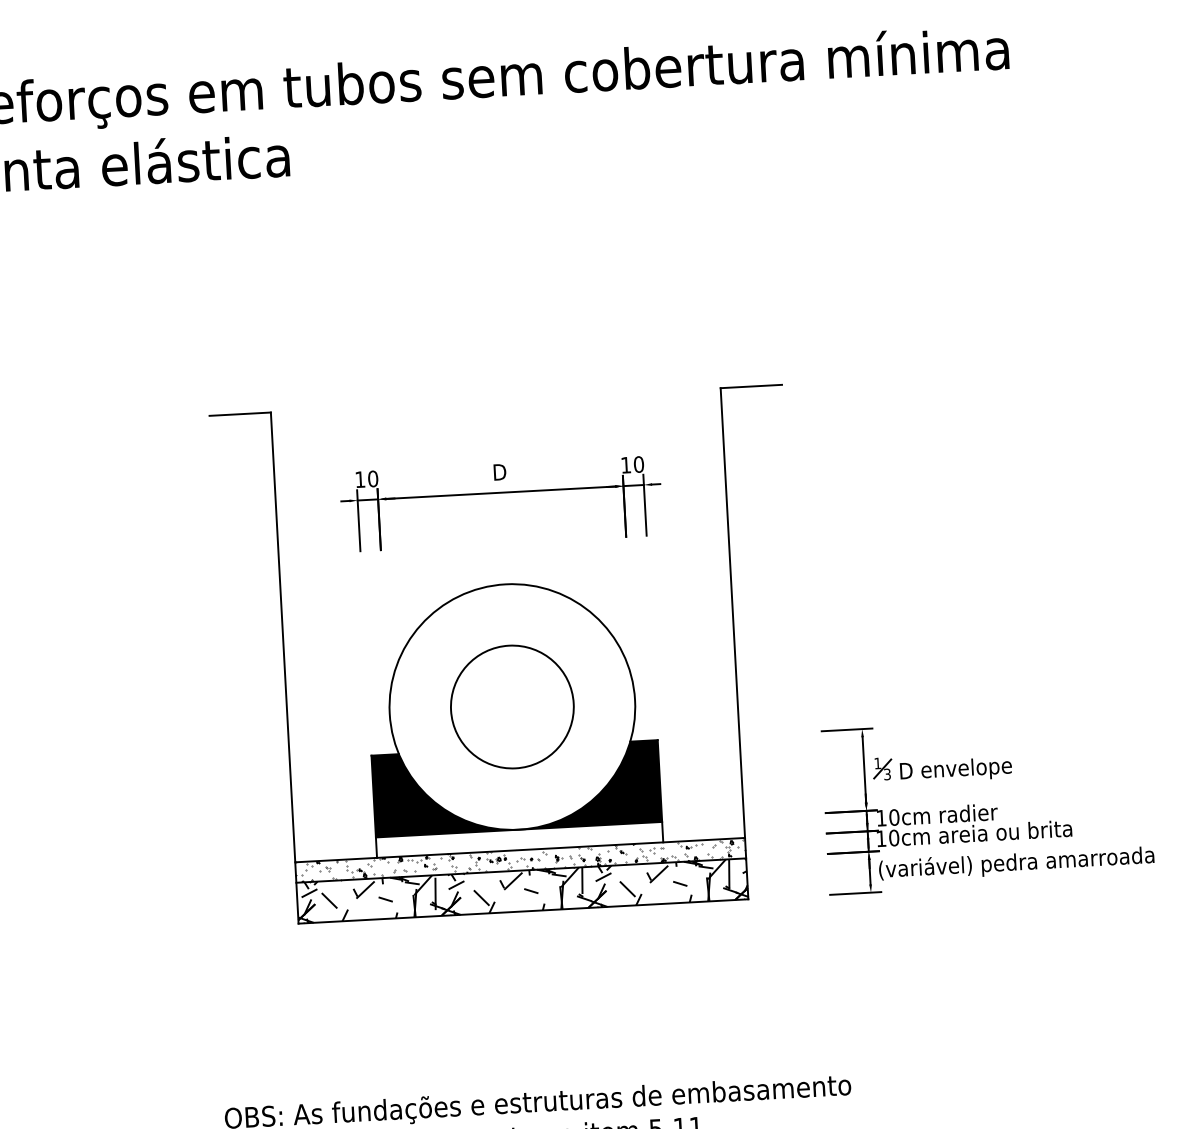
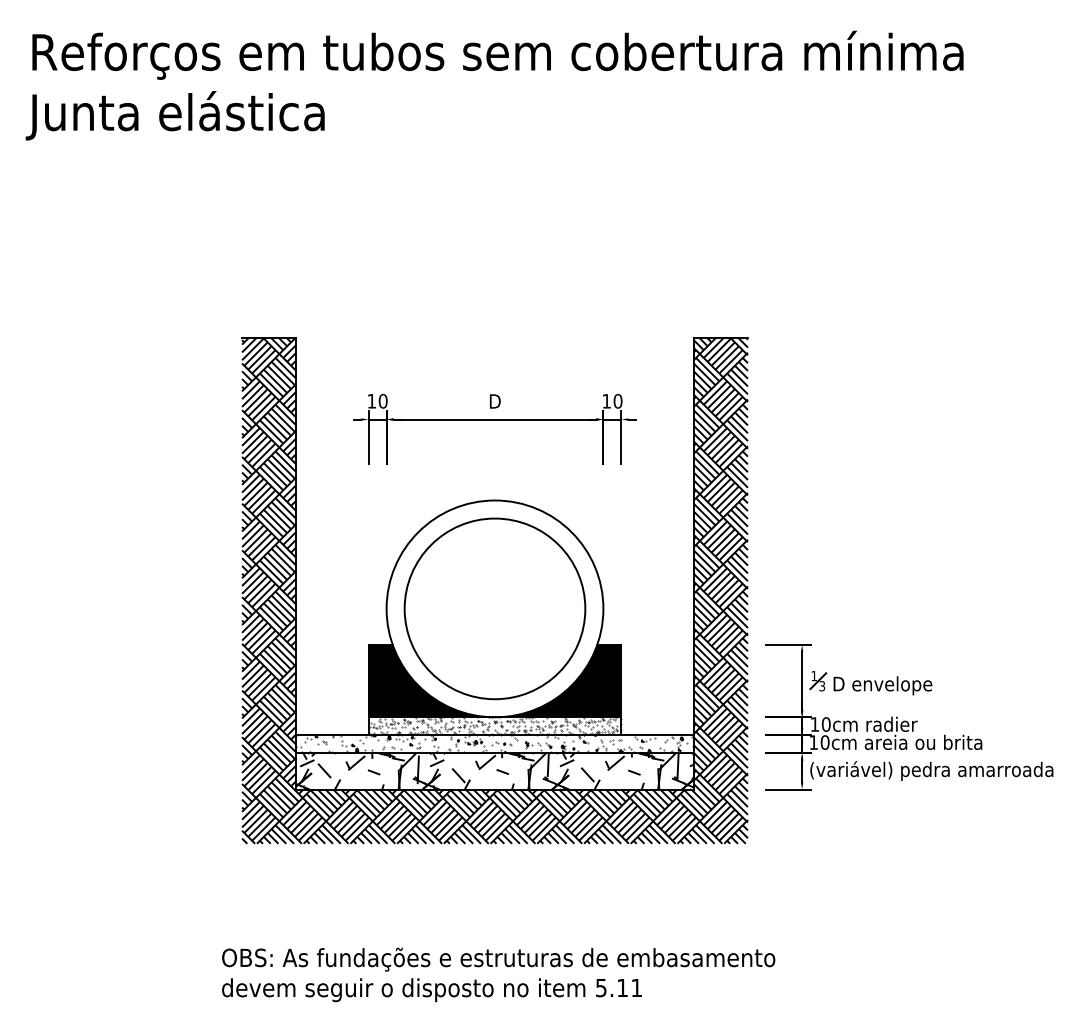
hatch: (510, 686) -> (494, 590), added
circle: (511, 706) -> (494, 608), size x1.67
hatch: (519, 840) -> (494, 726), added

